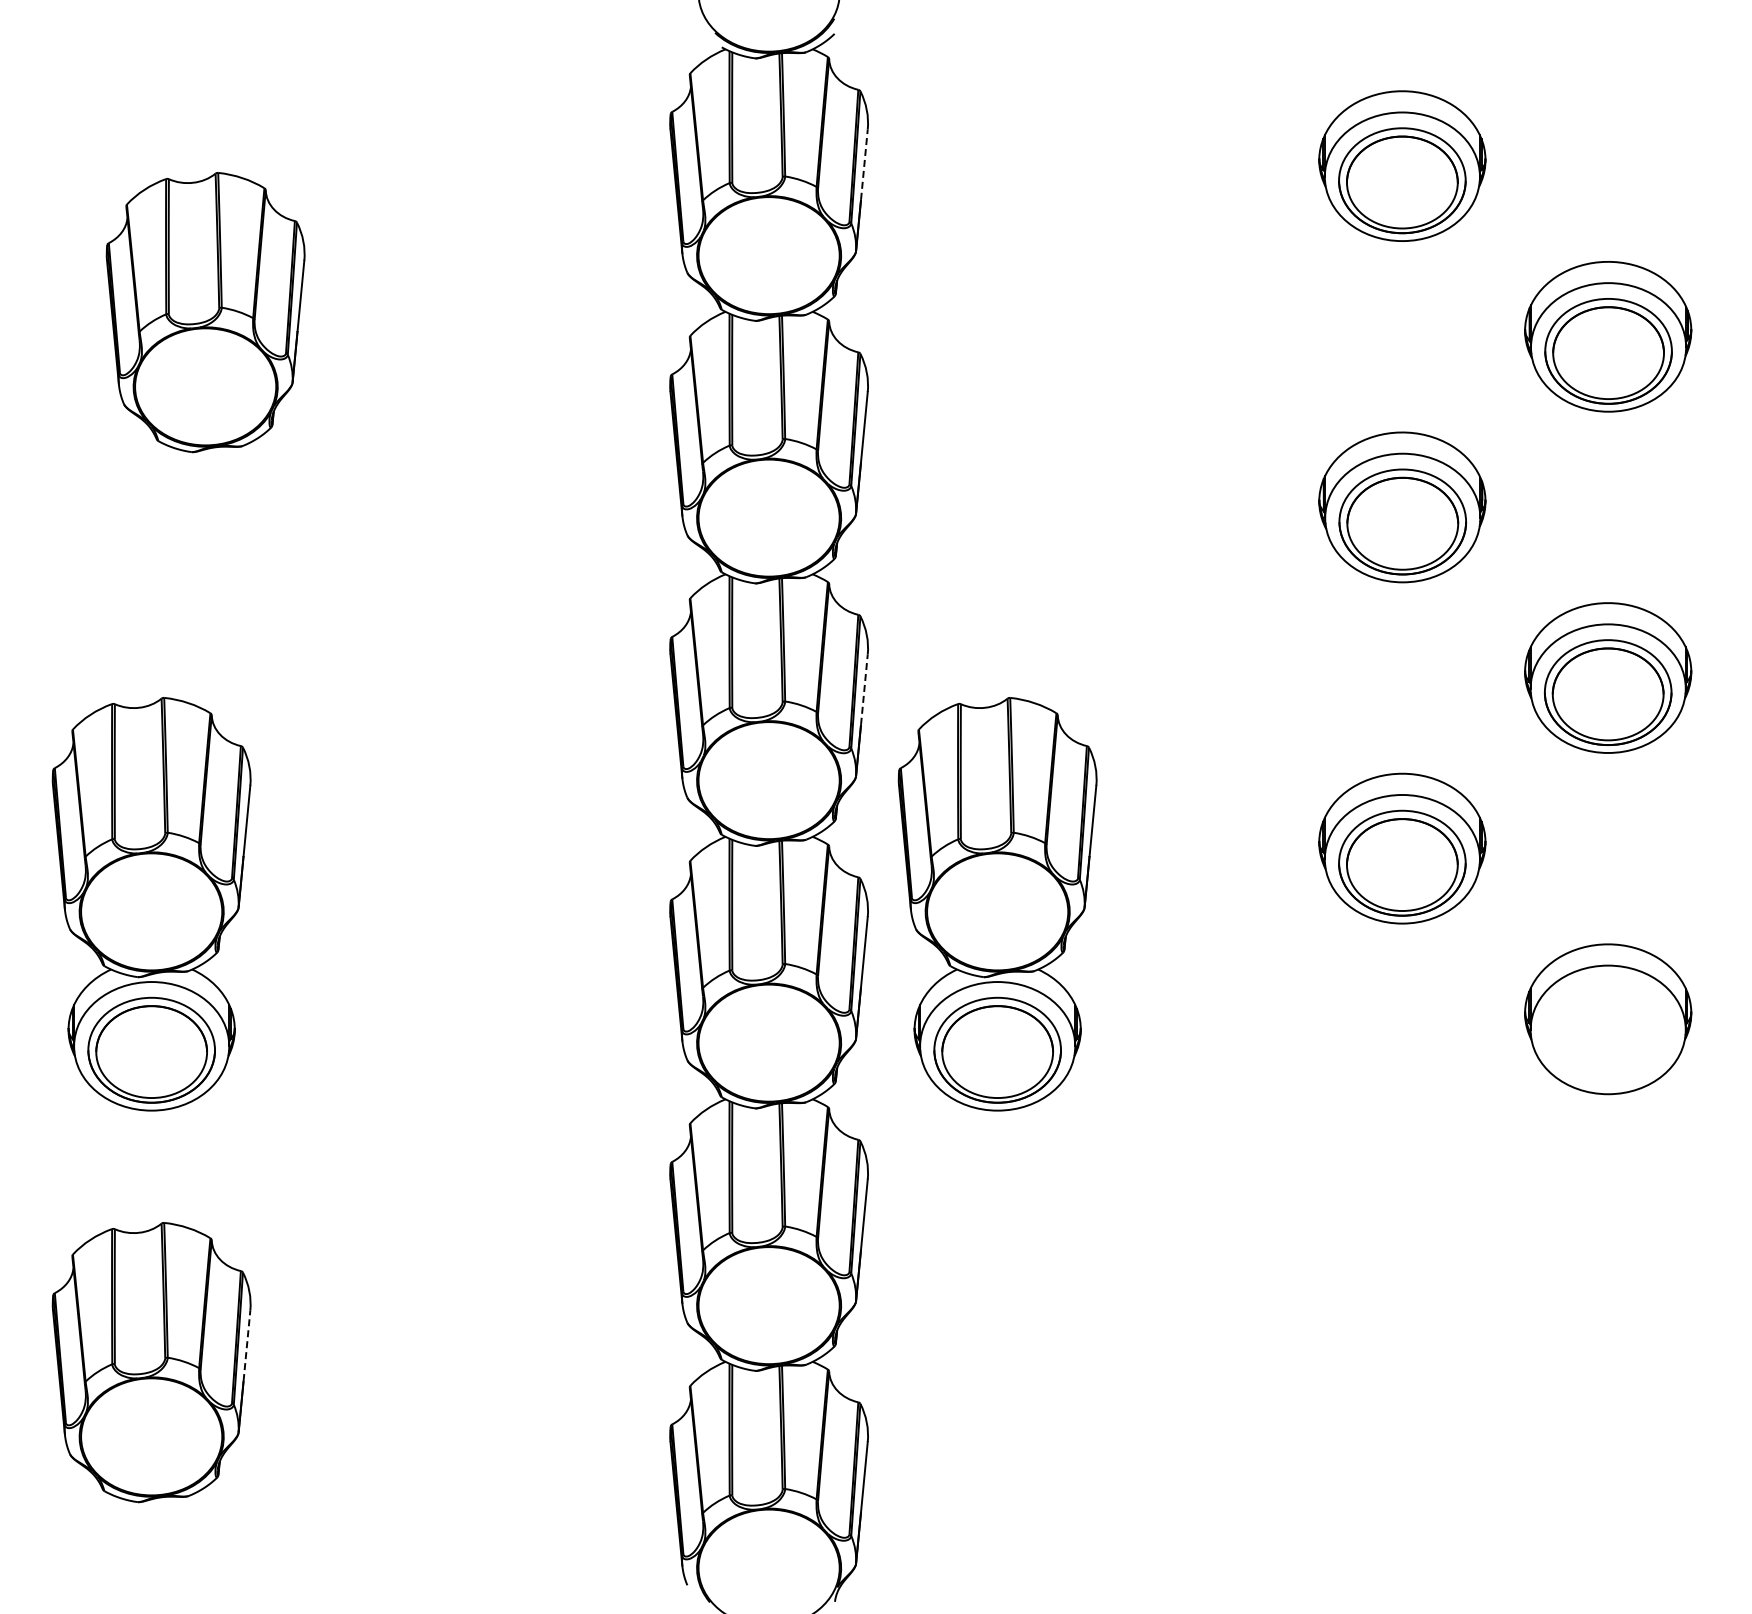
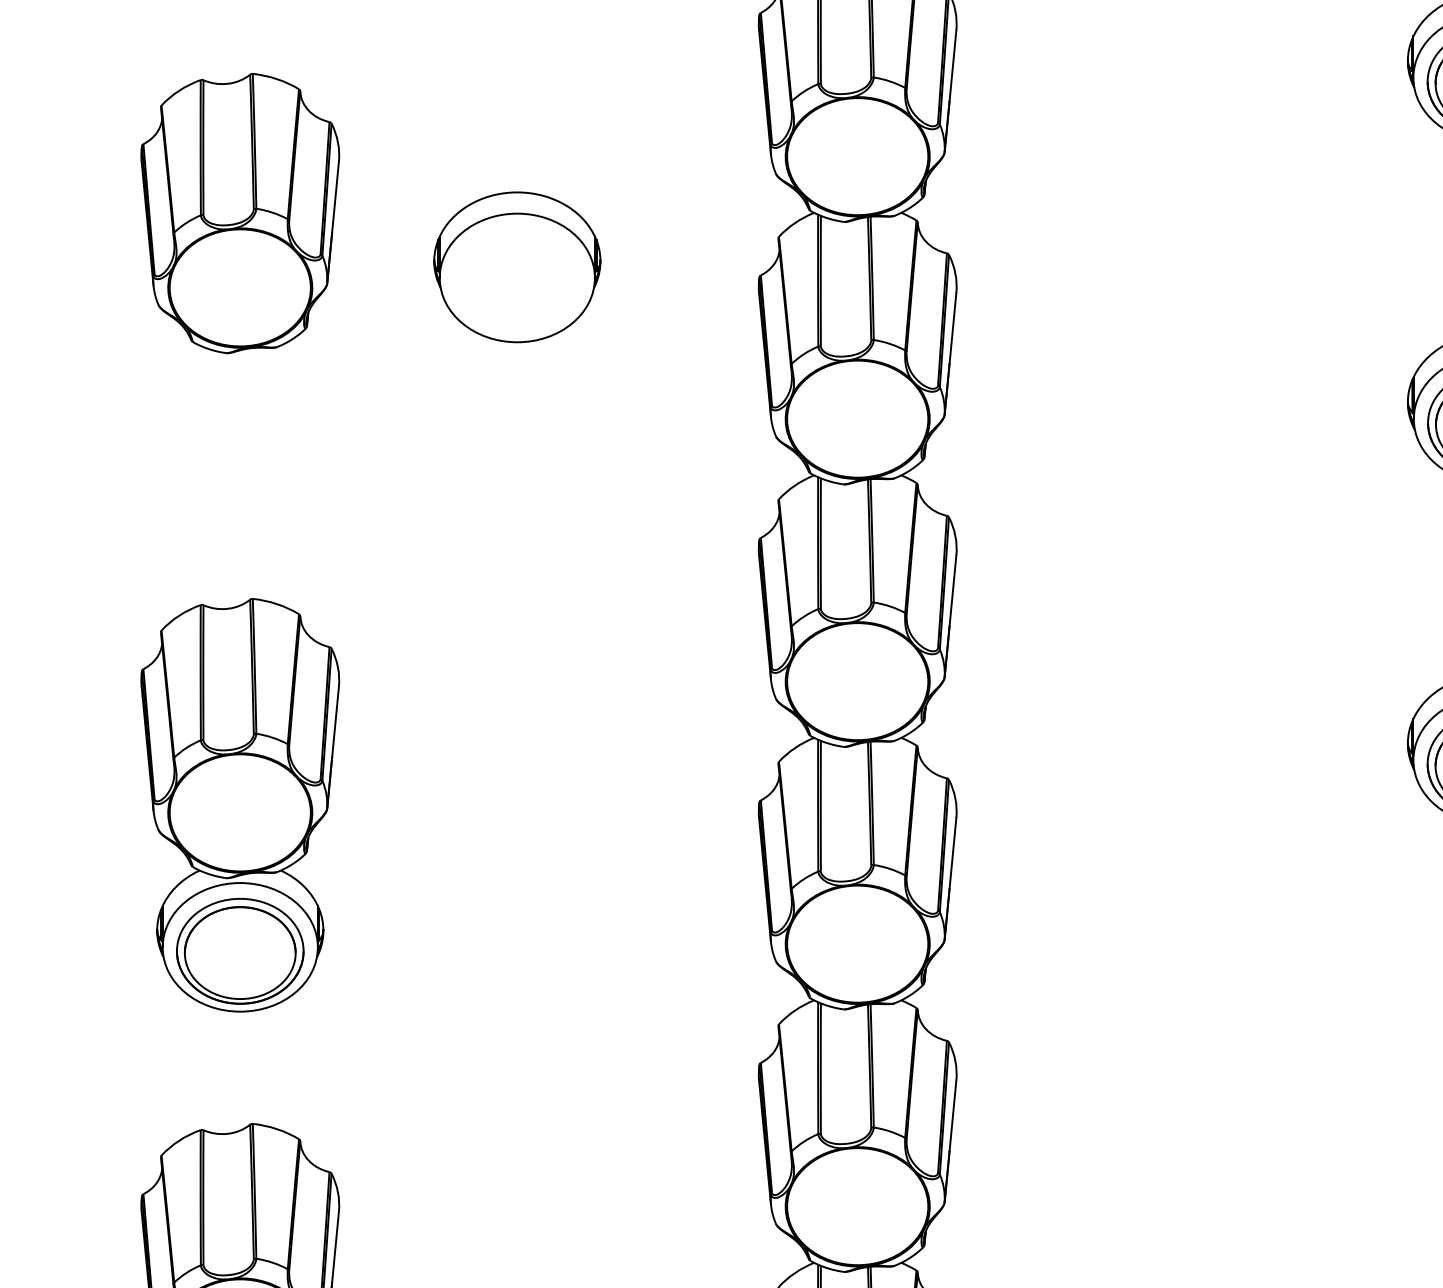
line: (864, 164) -> (953, 65), dashed -> solid
part: (205, 312) -> (240, 213), moved
part: (428, 366) -> (517, 267), added
line: (864, 689) -> (953, 590), dashed -> solid
part: (997, 904) -> (1086, 805), removed
line: (247, 1345) -> (336, 1246), dashed -> solid

